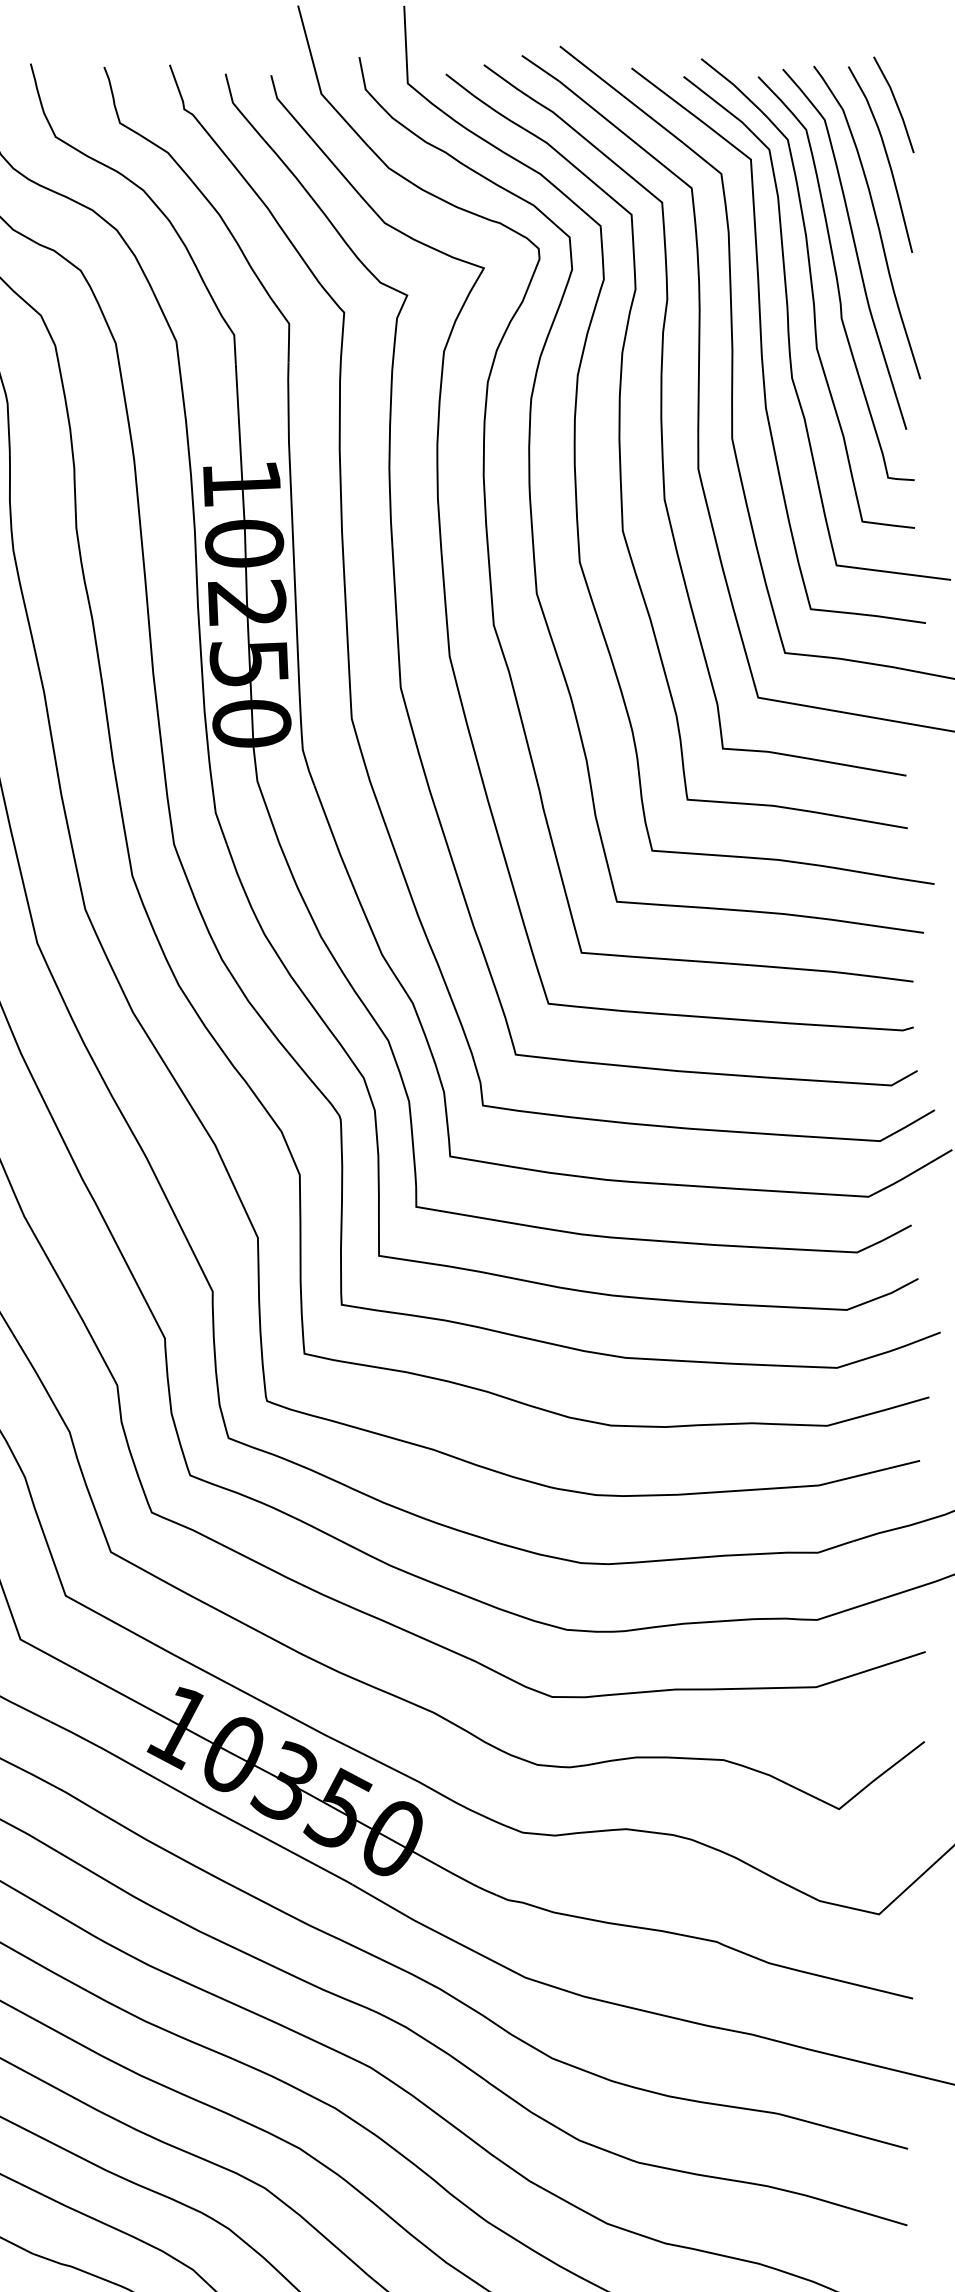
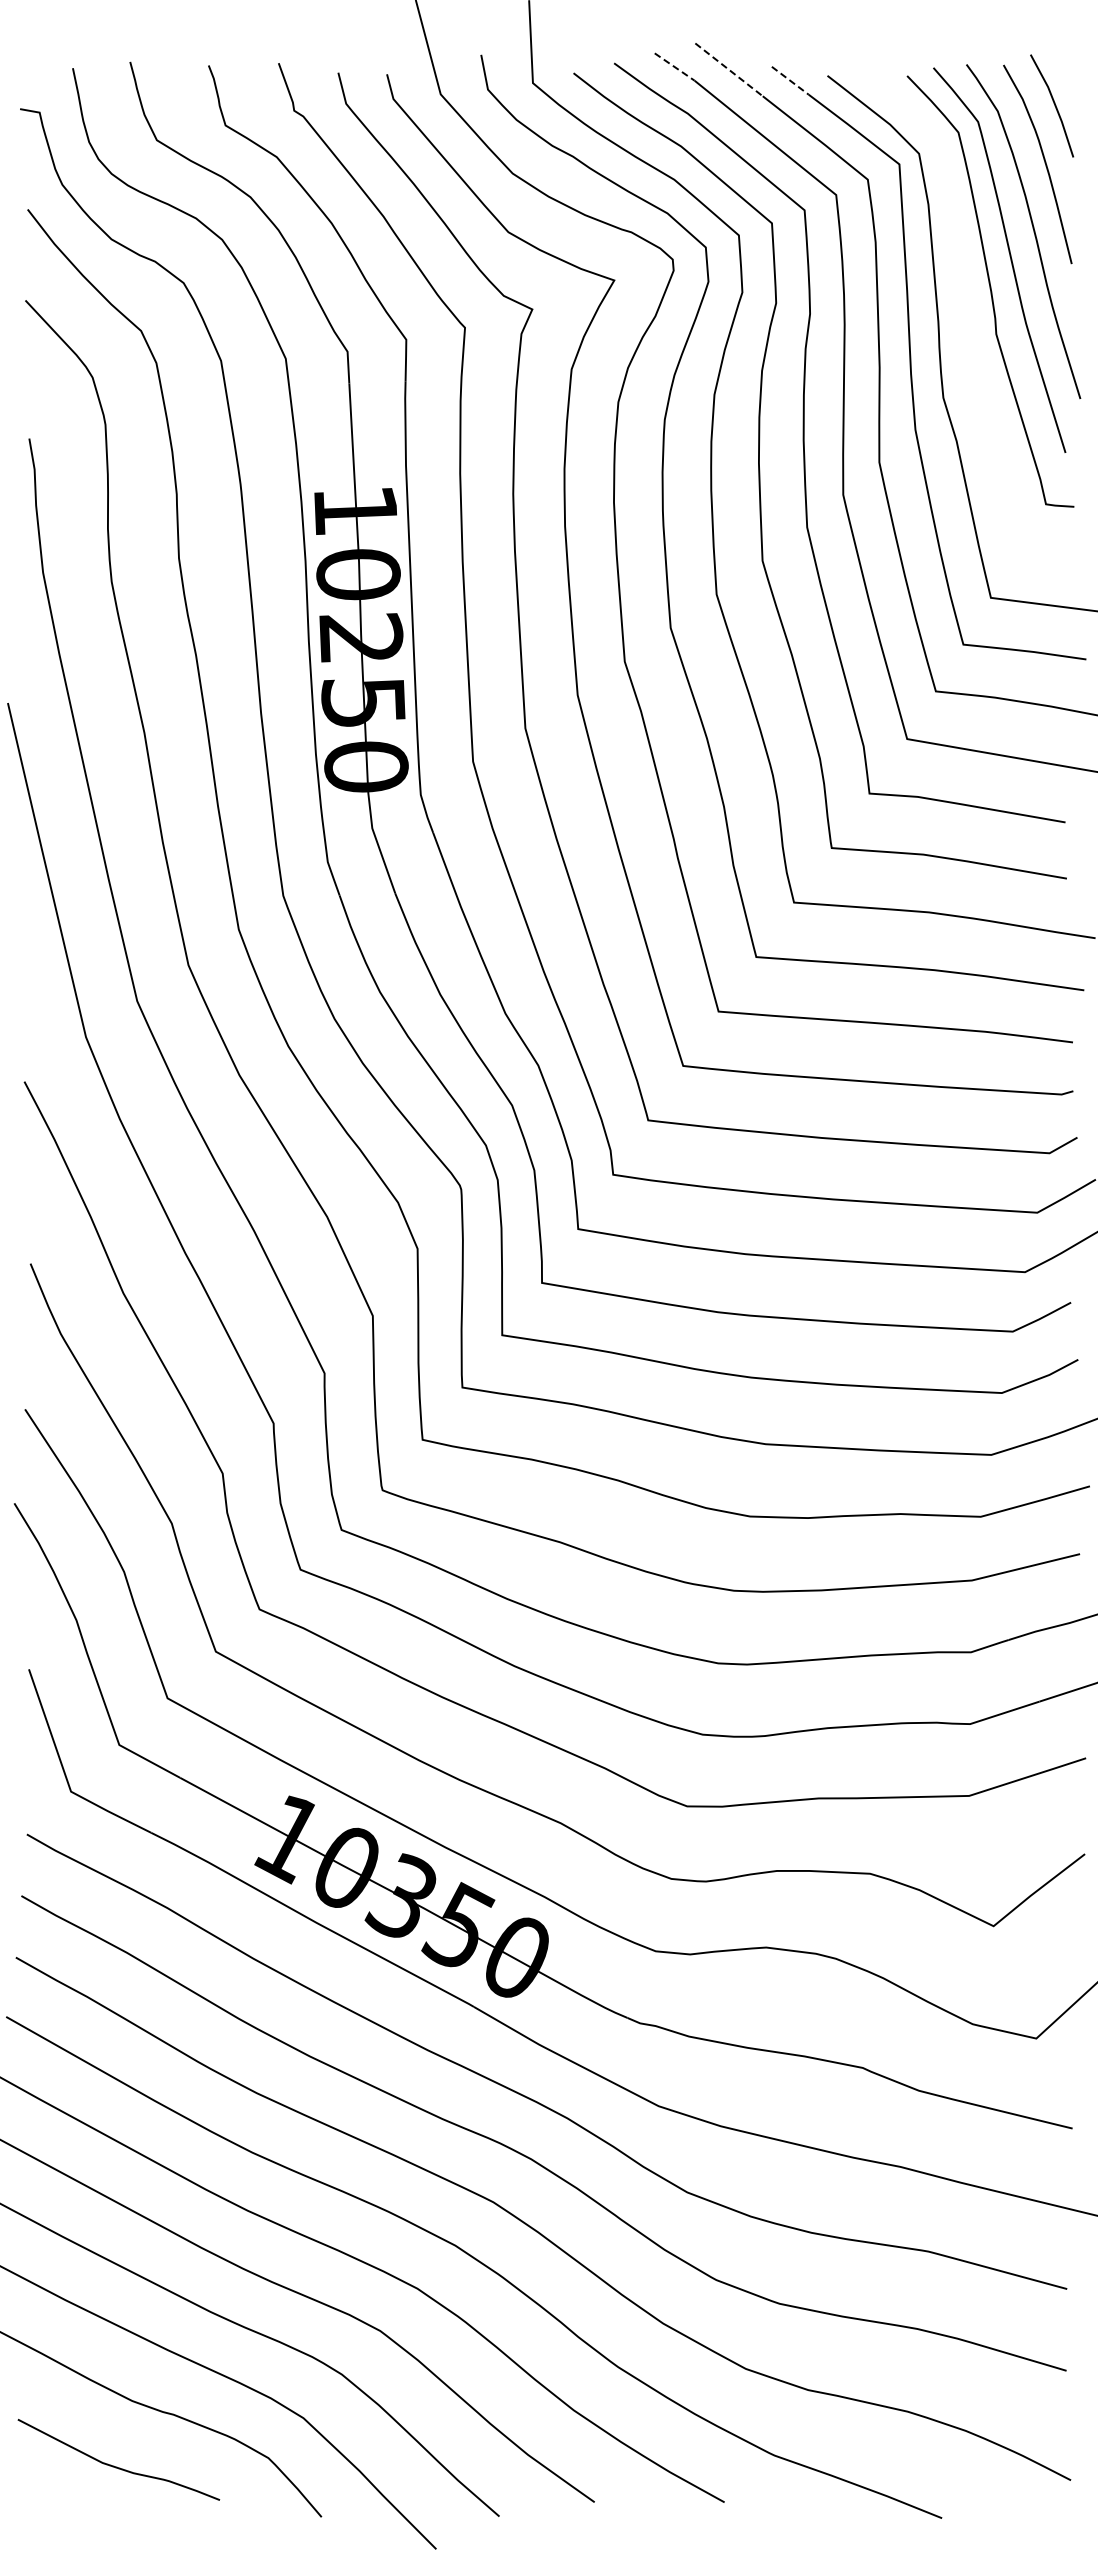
line: (541, 68) -> (675, 67), solid -> dashed
line: (591, 70) -> (729, 69), solid -> dashed
line: (648, 81) -> (790, 81), solid -> dashed
curve: (811, 293) -> (964, 307), removed

